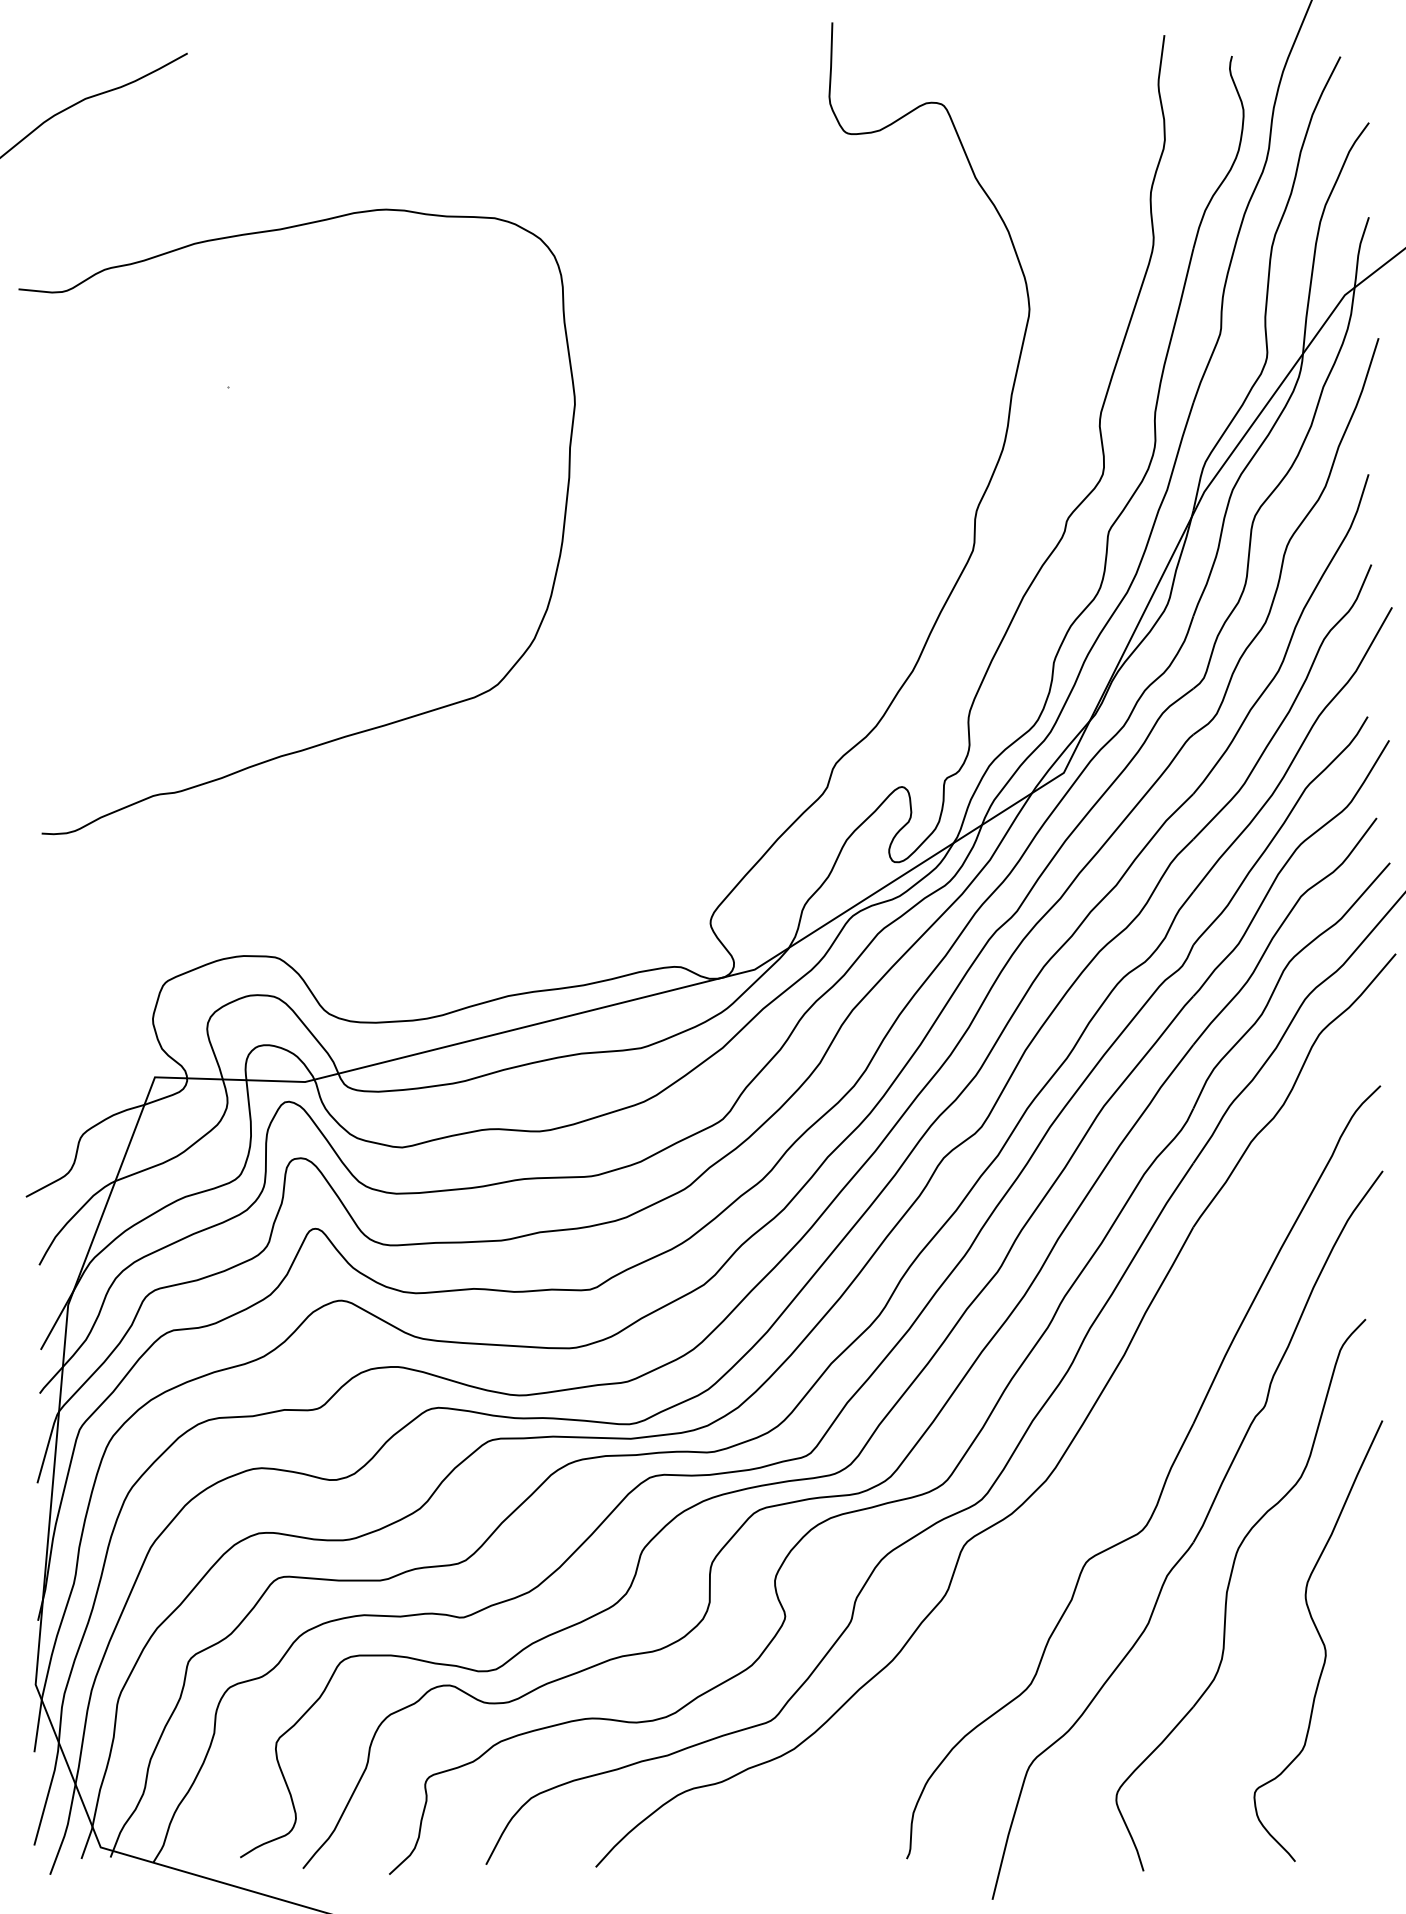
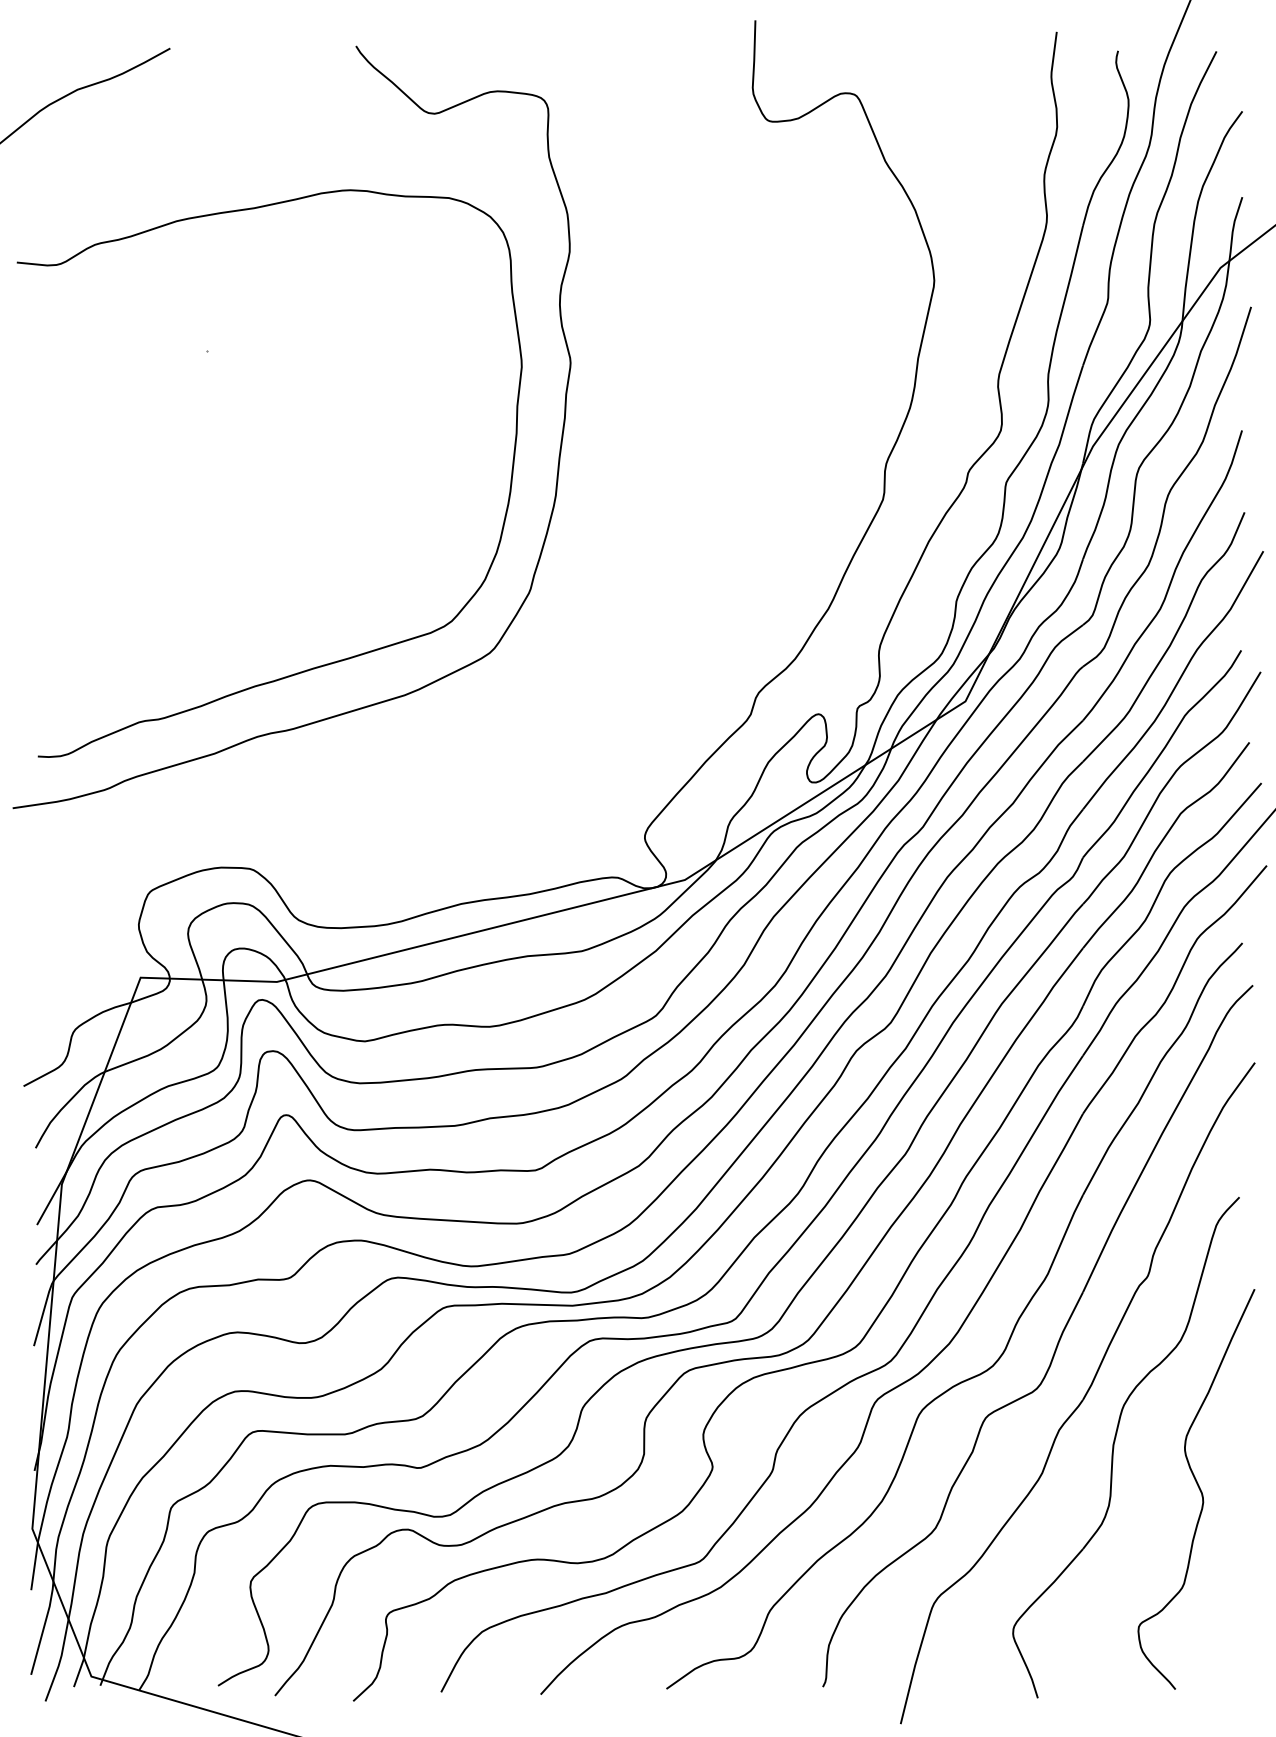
curve: (615, 503) -> (558, 456), added
part: (1112, 1472) -> (1009, 1336), added

